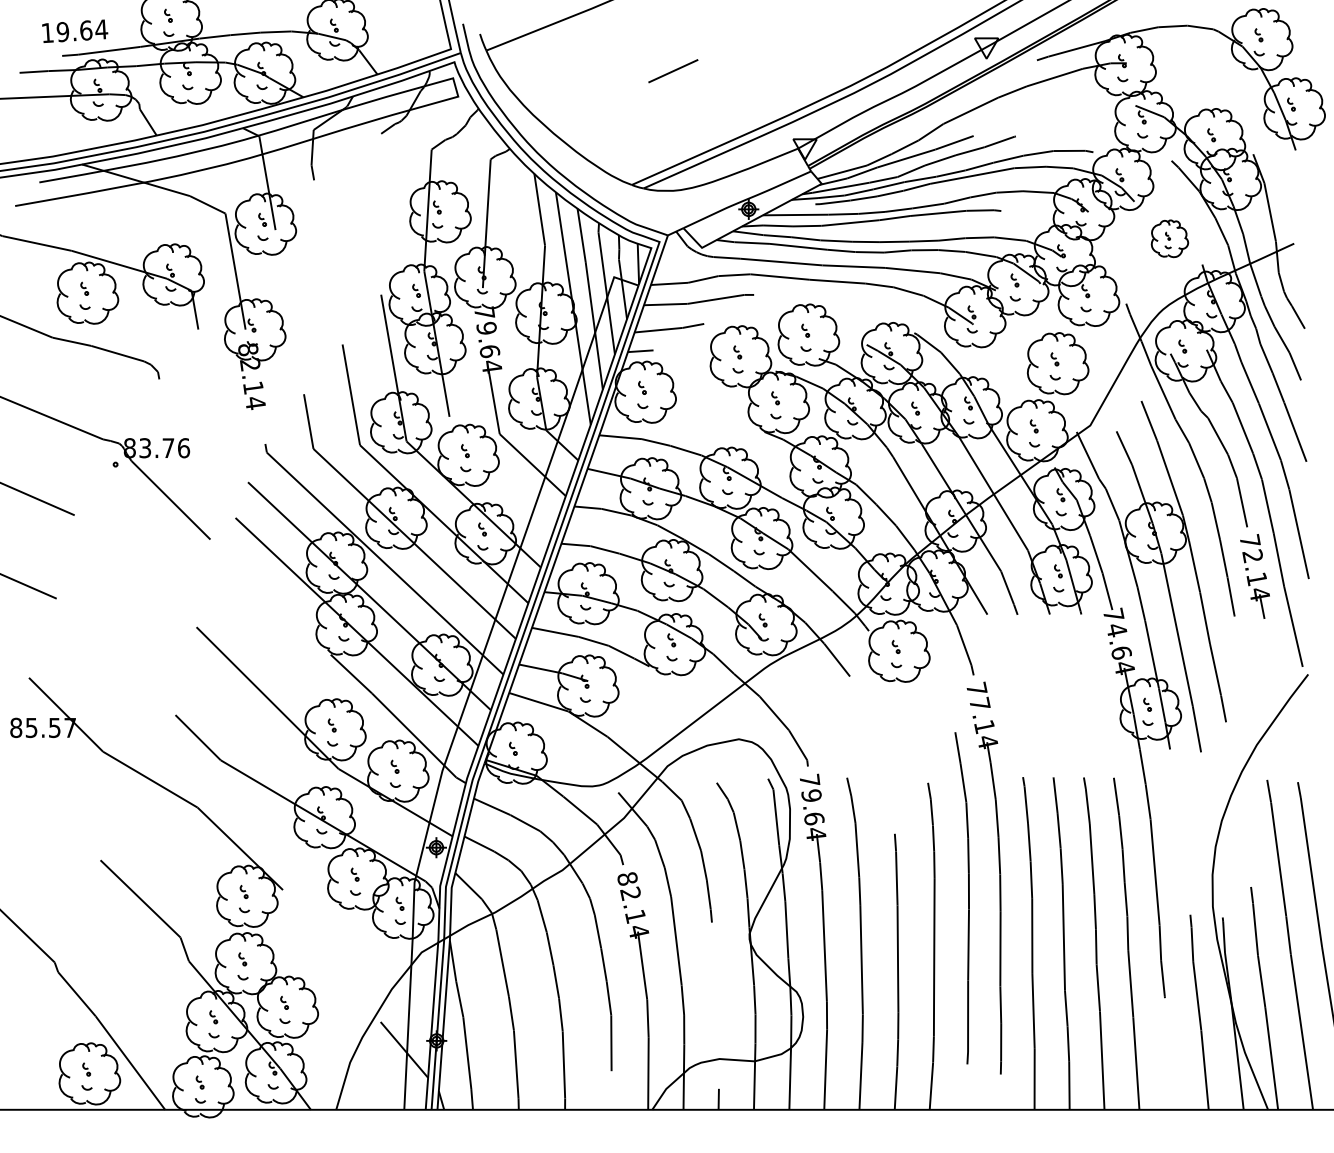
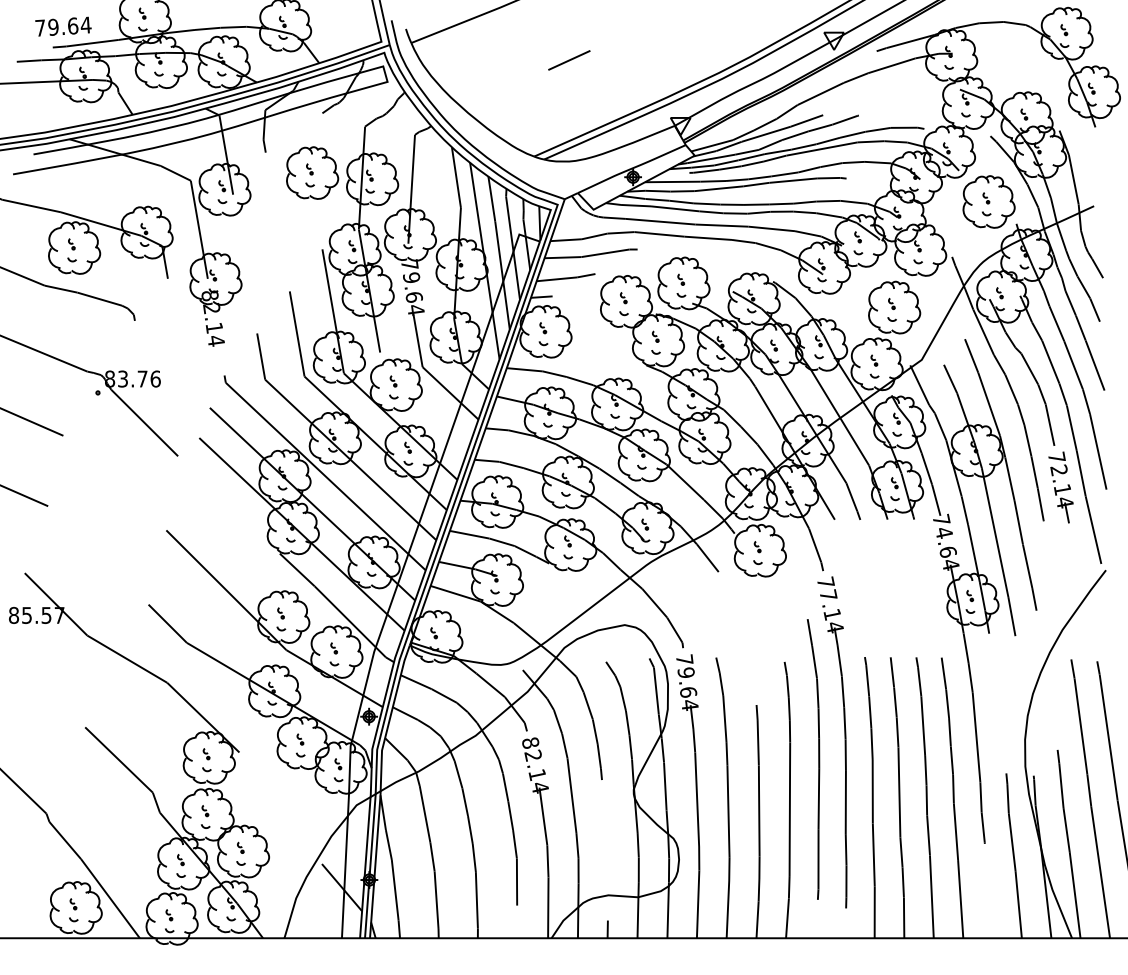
text: (47, 32) -> (40, 27), 19.64 -> 79.64
part: (369, 204) -> (312, 173), added
part: (1169, 238) -> (988, 201), size x1.67

